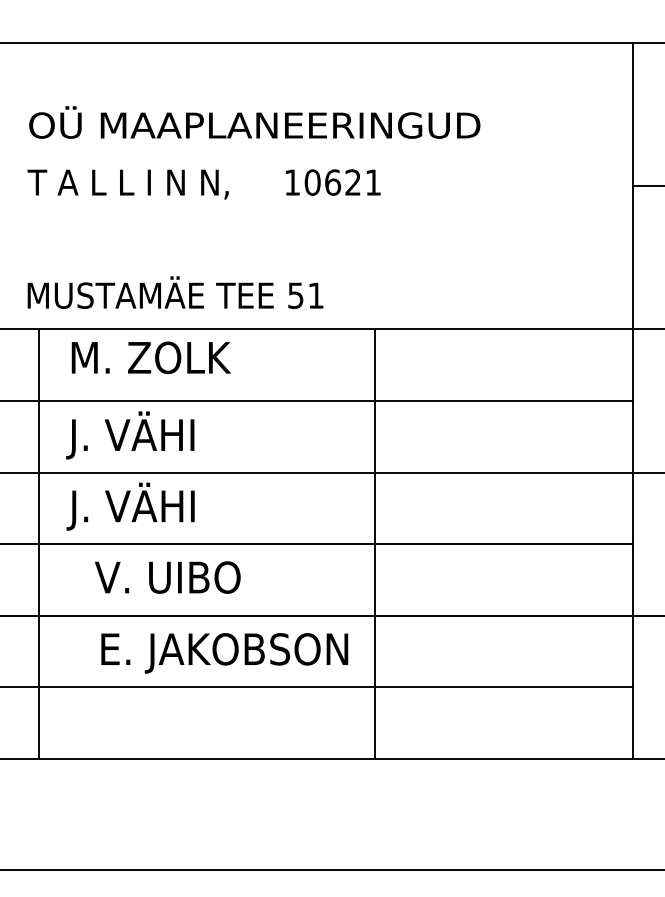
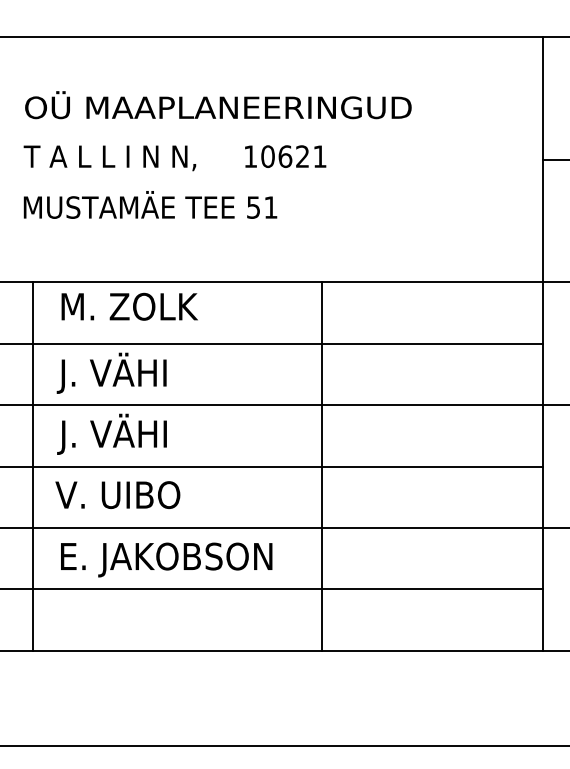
text: (175, 292) -> (150, 204), moved
text: (167, 576) -> (117, 494), moved
text: (224, 652) -> (166, 559), moved

